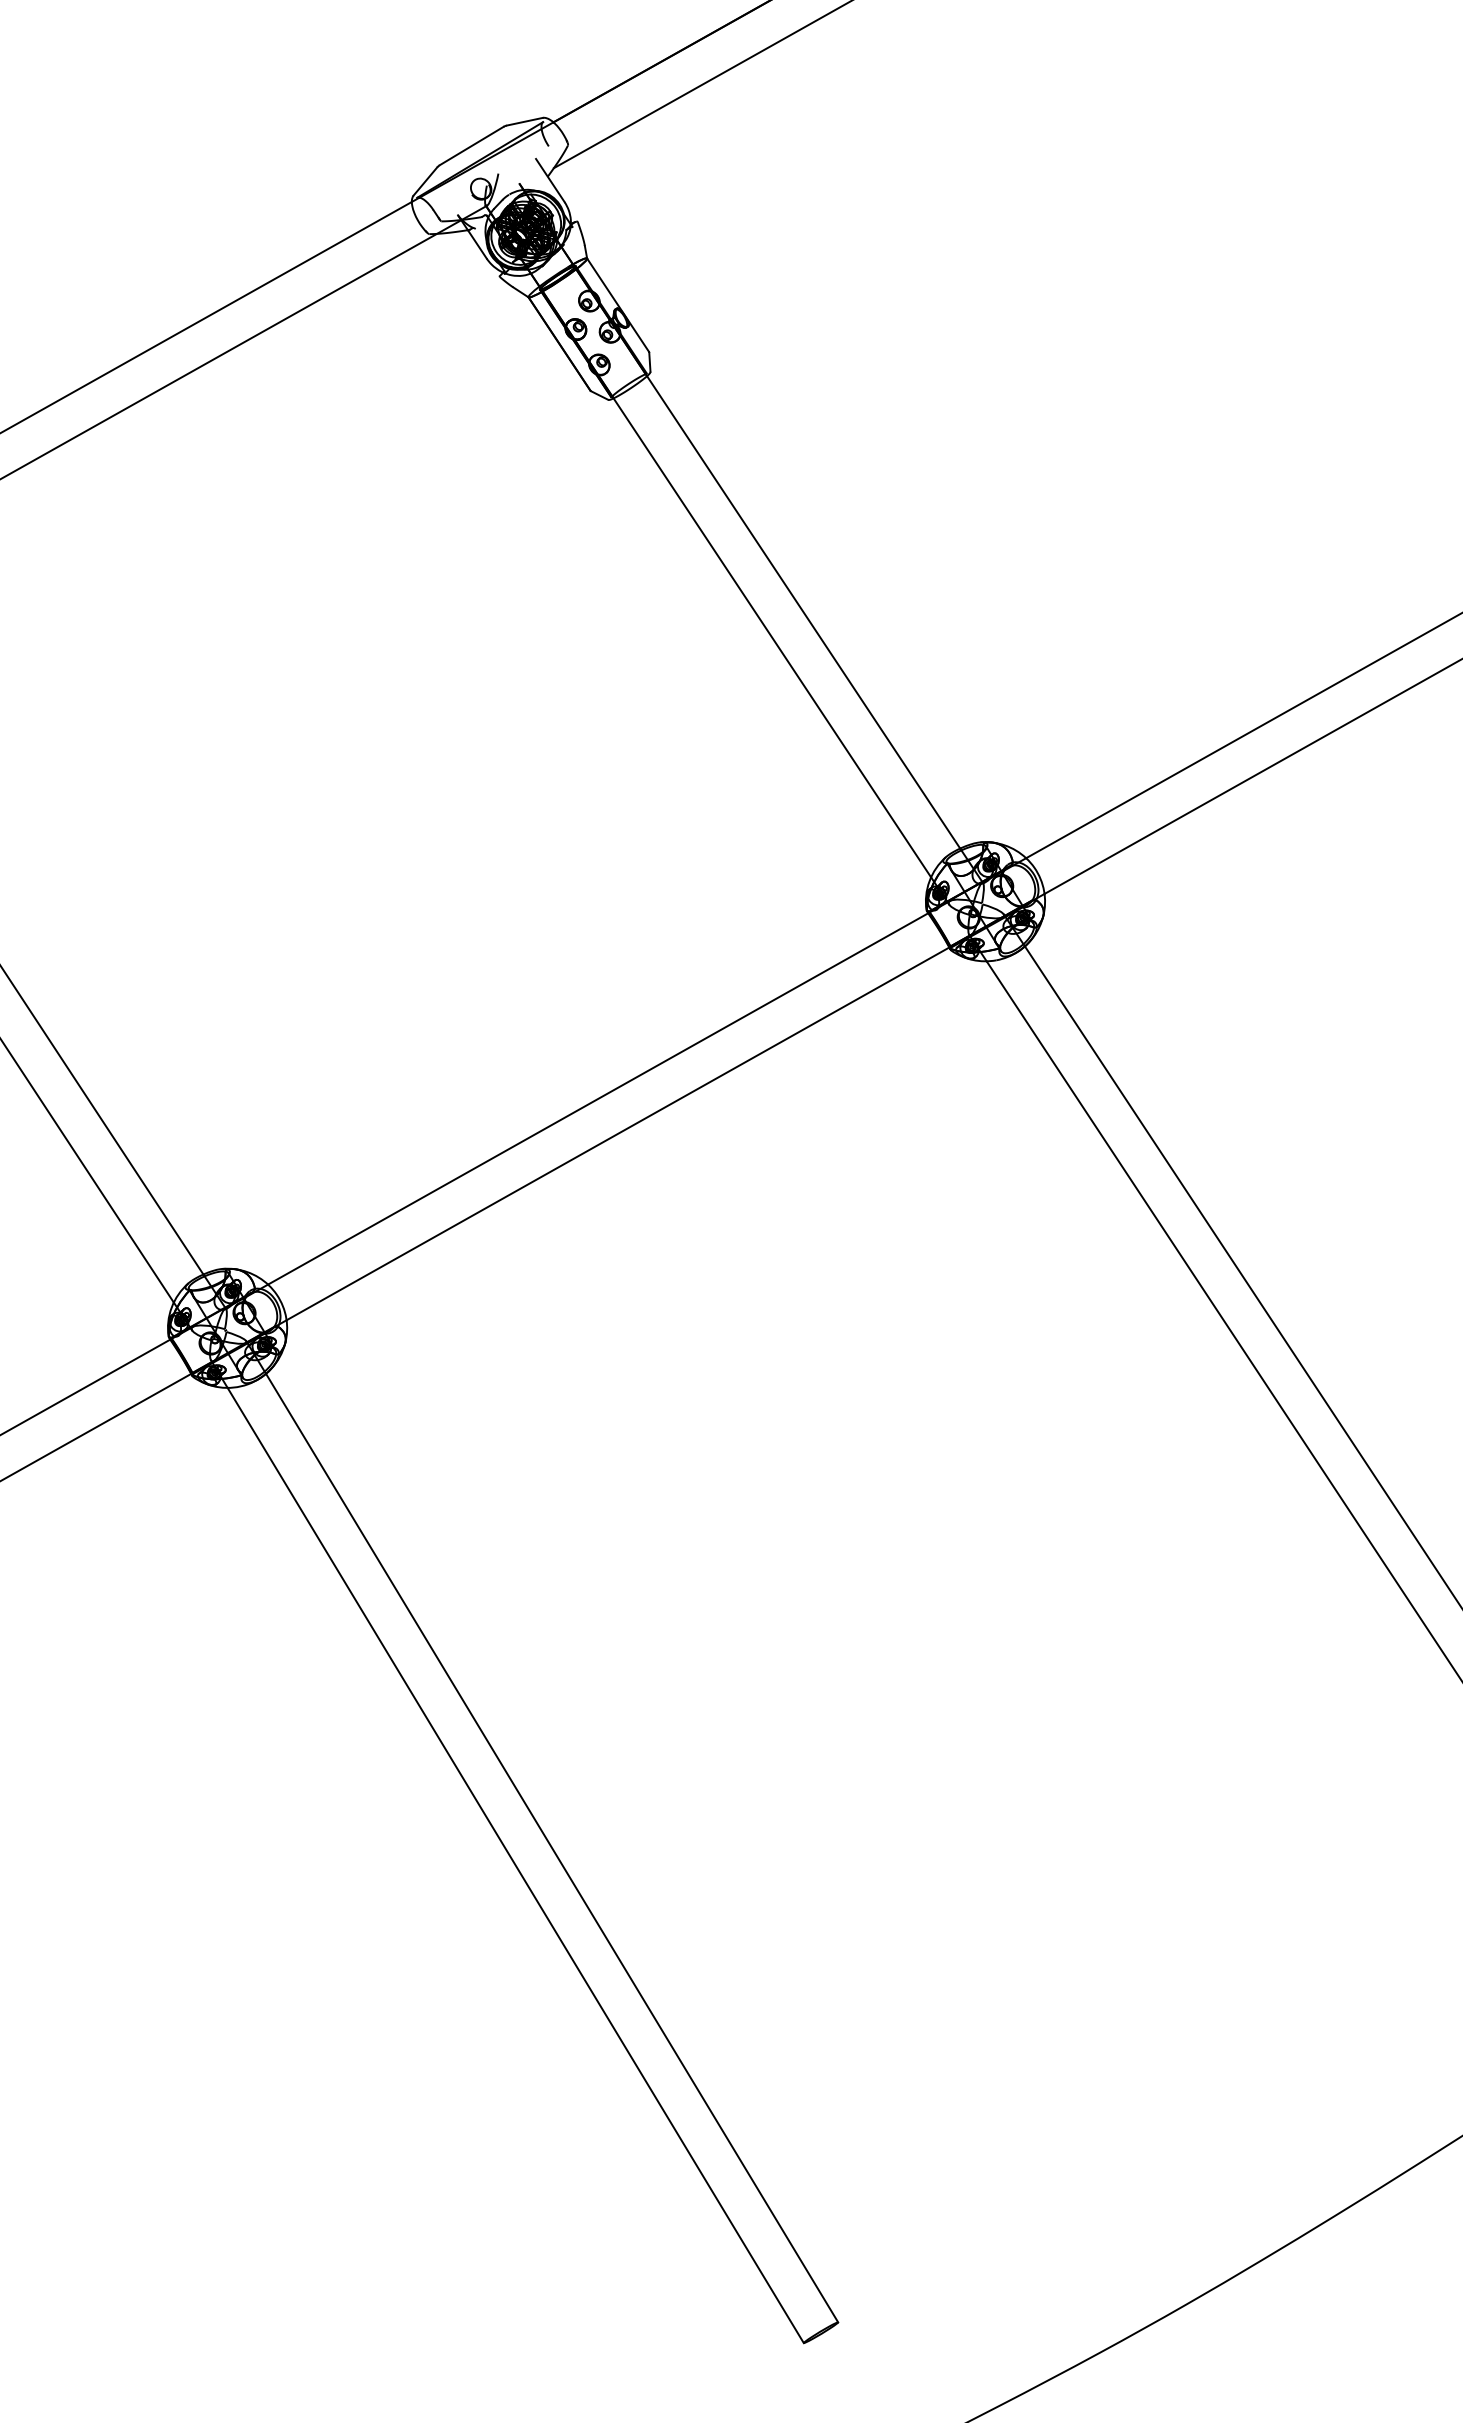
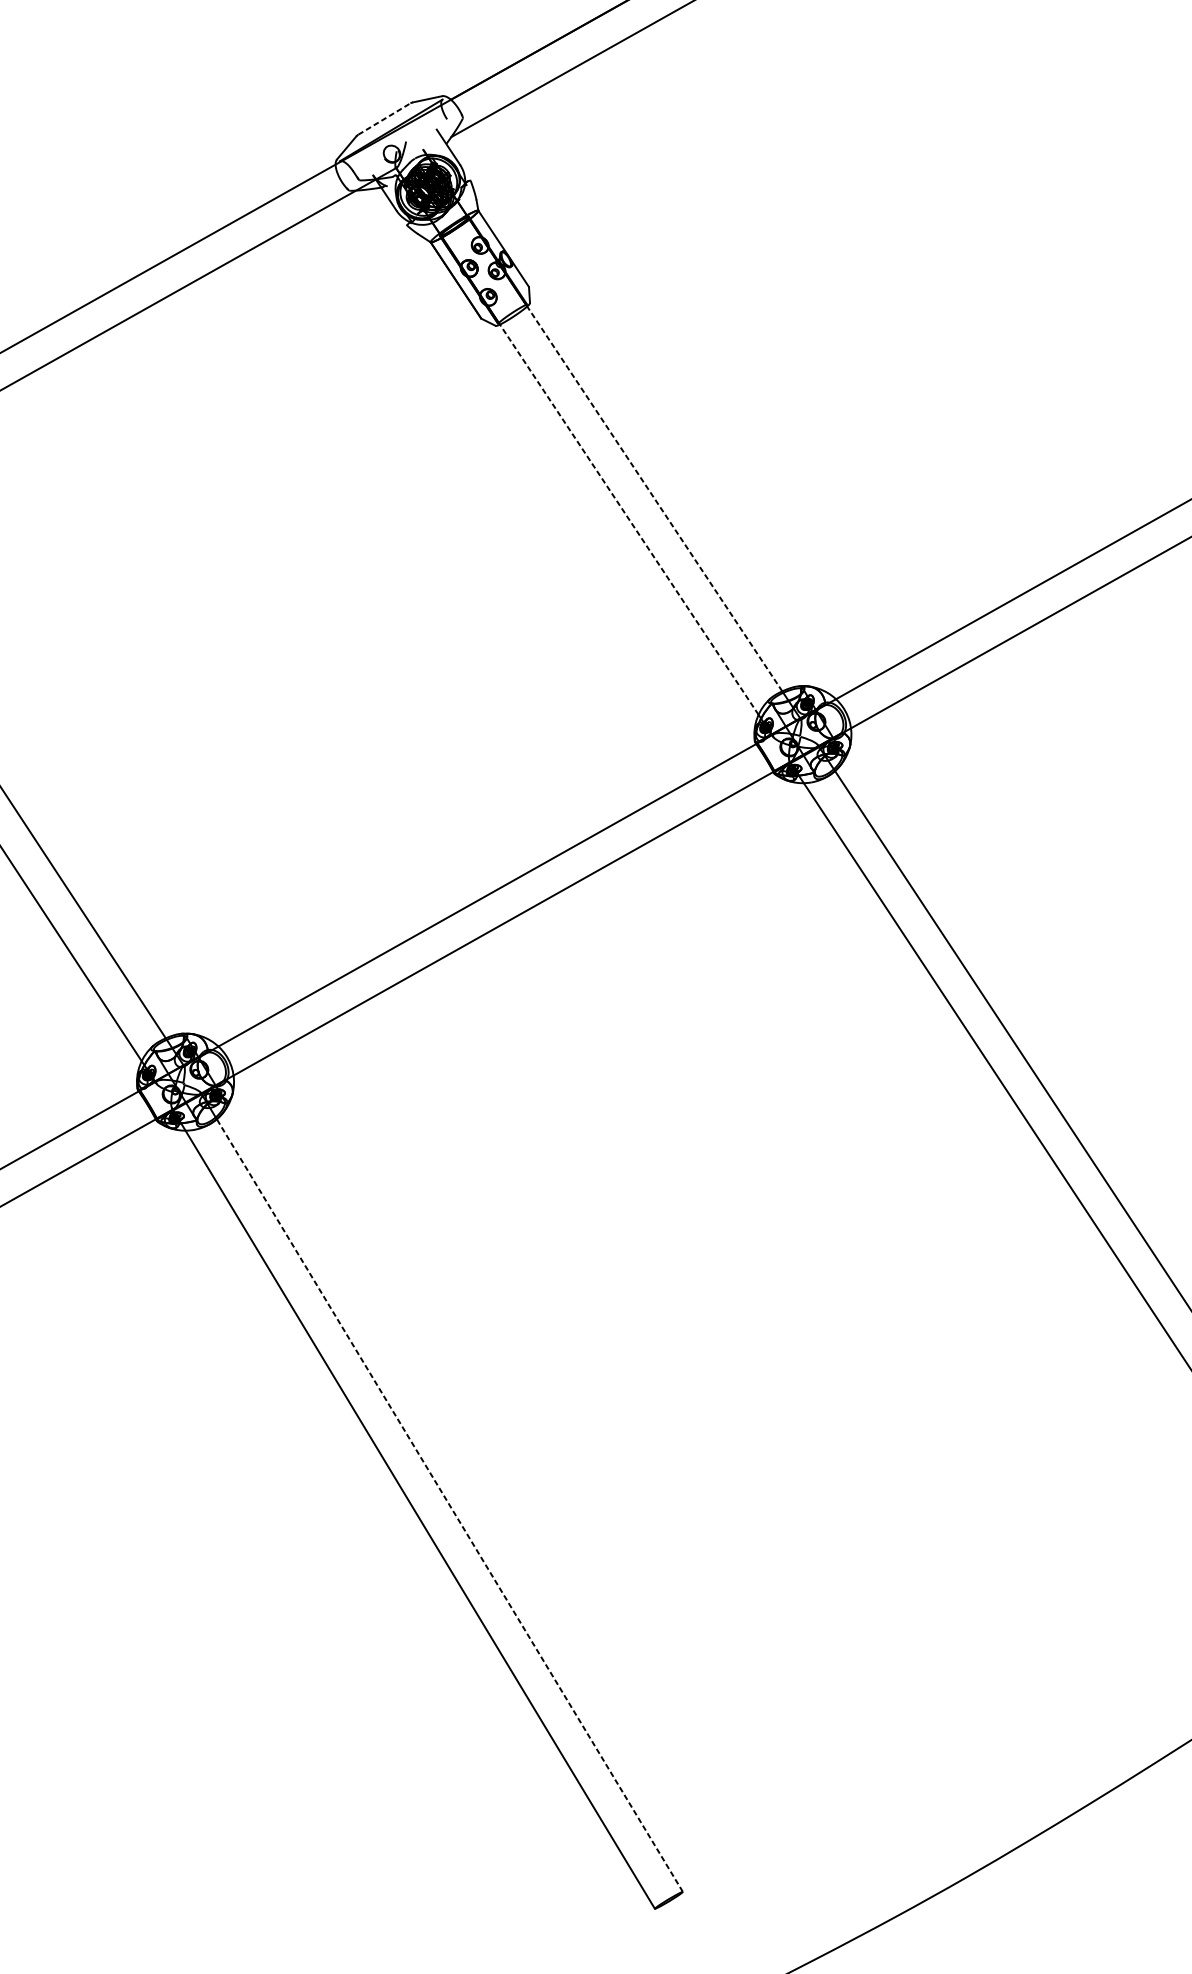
line: (472, 145) -> (385, 118), solid -> dashed
line: (802, 611) -> (653, 498), solid -> dashed
line: (771, 636) -> (628, 518), solid -> dashed
line: (552, 1848) -> (450, 1505), solid -> dashed

